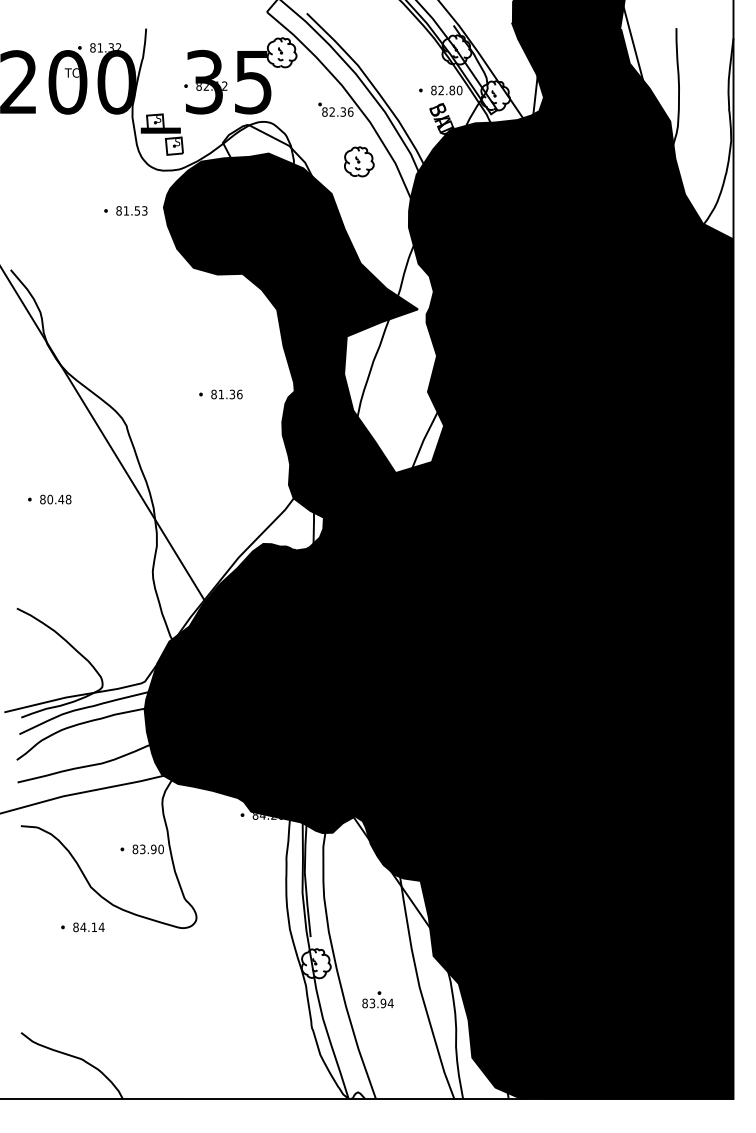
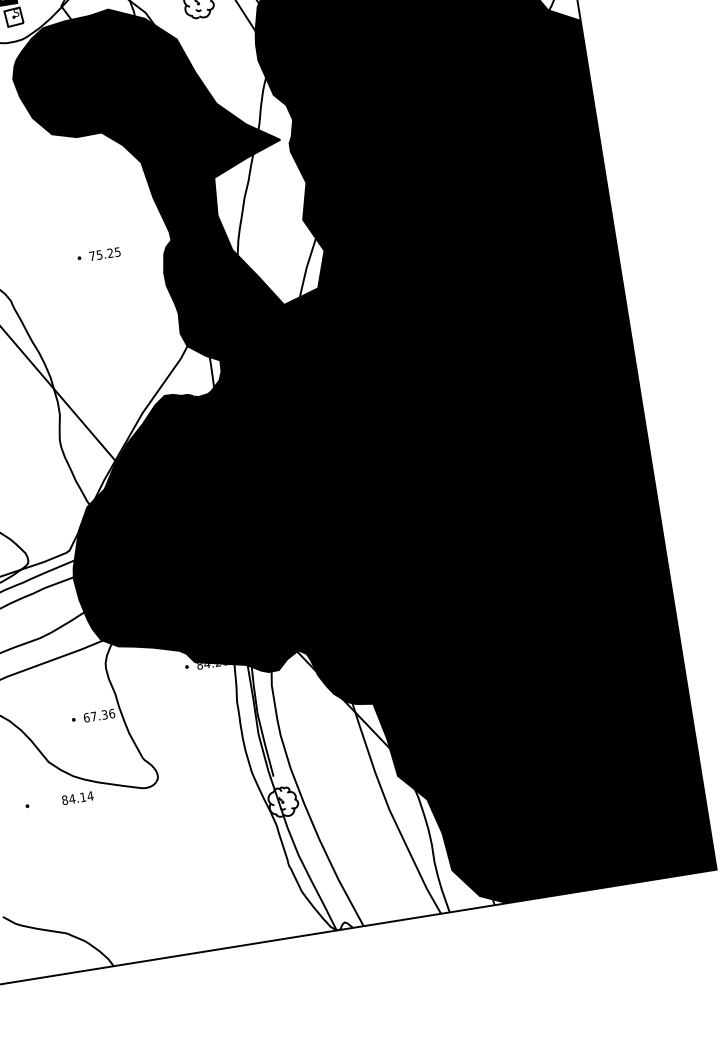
text: (226, 394) -> (104, 254), 81.36 -> 75.25
text: (147, 849) -> (98, 715), 83.90 -> 67.36
text: (88, 927) -> (77, 798), moved
part: (377, 999) -> (349, 827), removed

